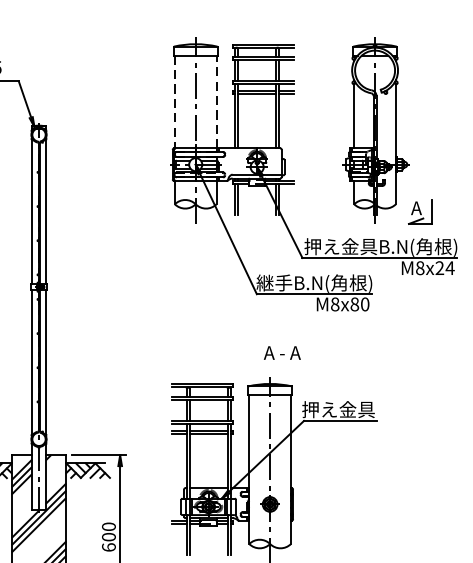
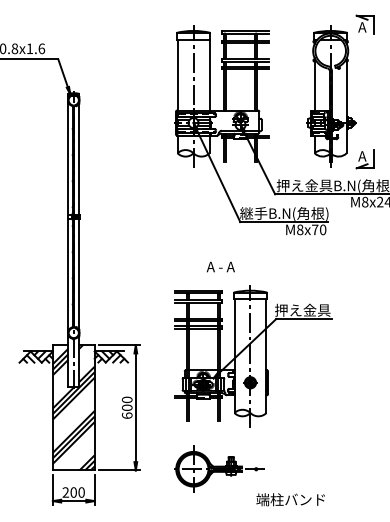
part: (419, 35) -> (364, 24), added
line: (216, 101) -> (209, 74), dashed -> solid
line: (174, 102) -> (177, 75), dashed -> solid
text: (355, 303) -> (315, 229), M8x80 -> M8x70
text: (281, 352) -> (220, 266), moved

